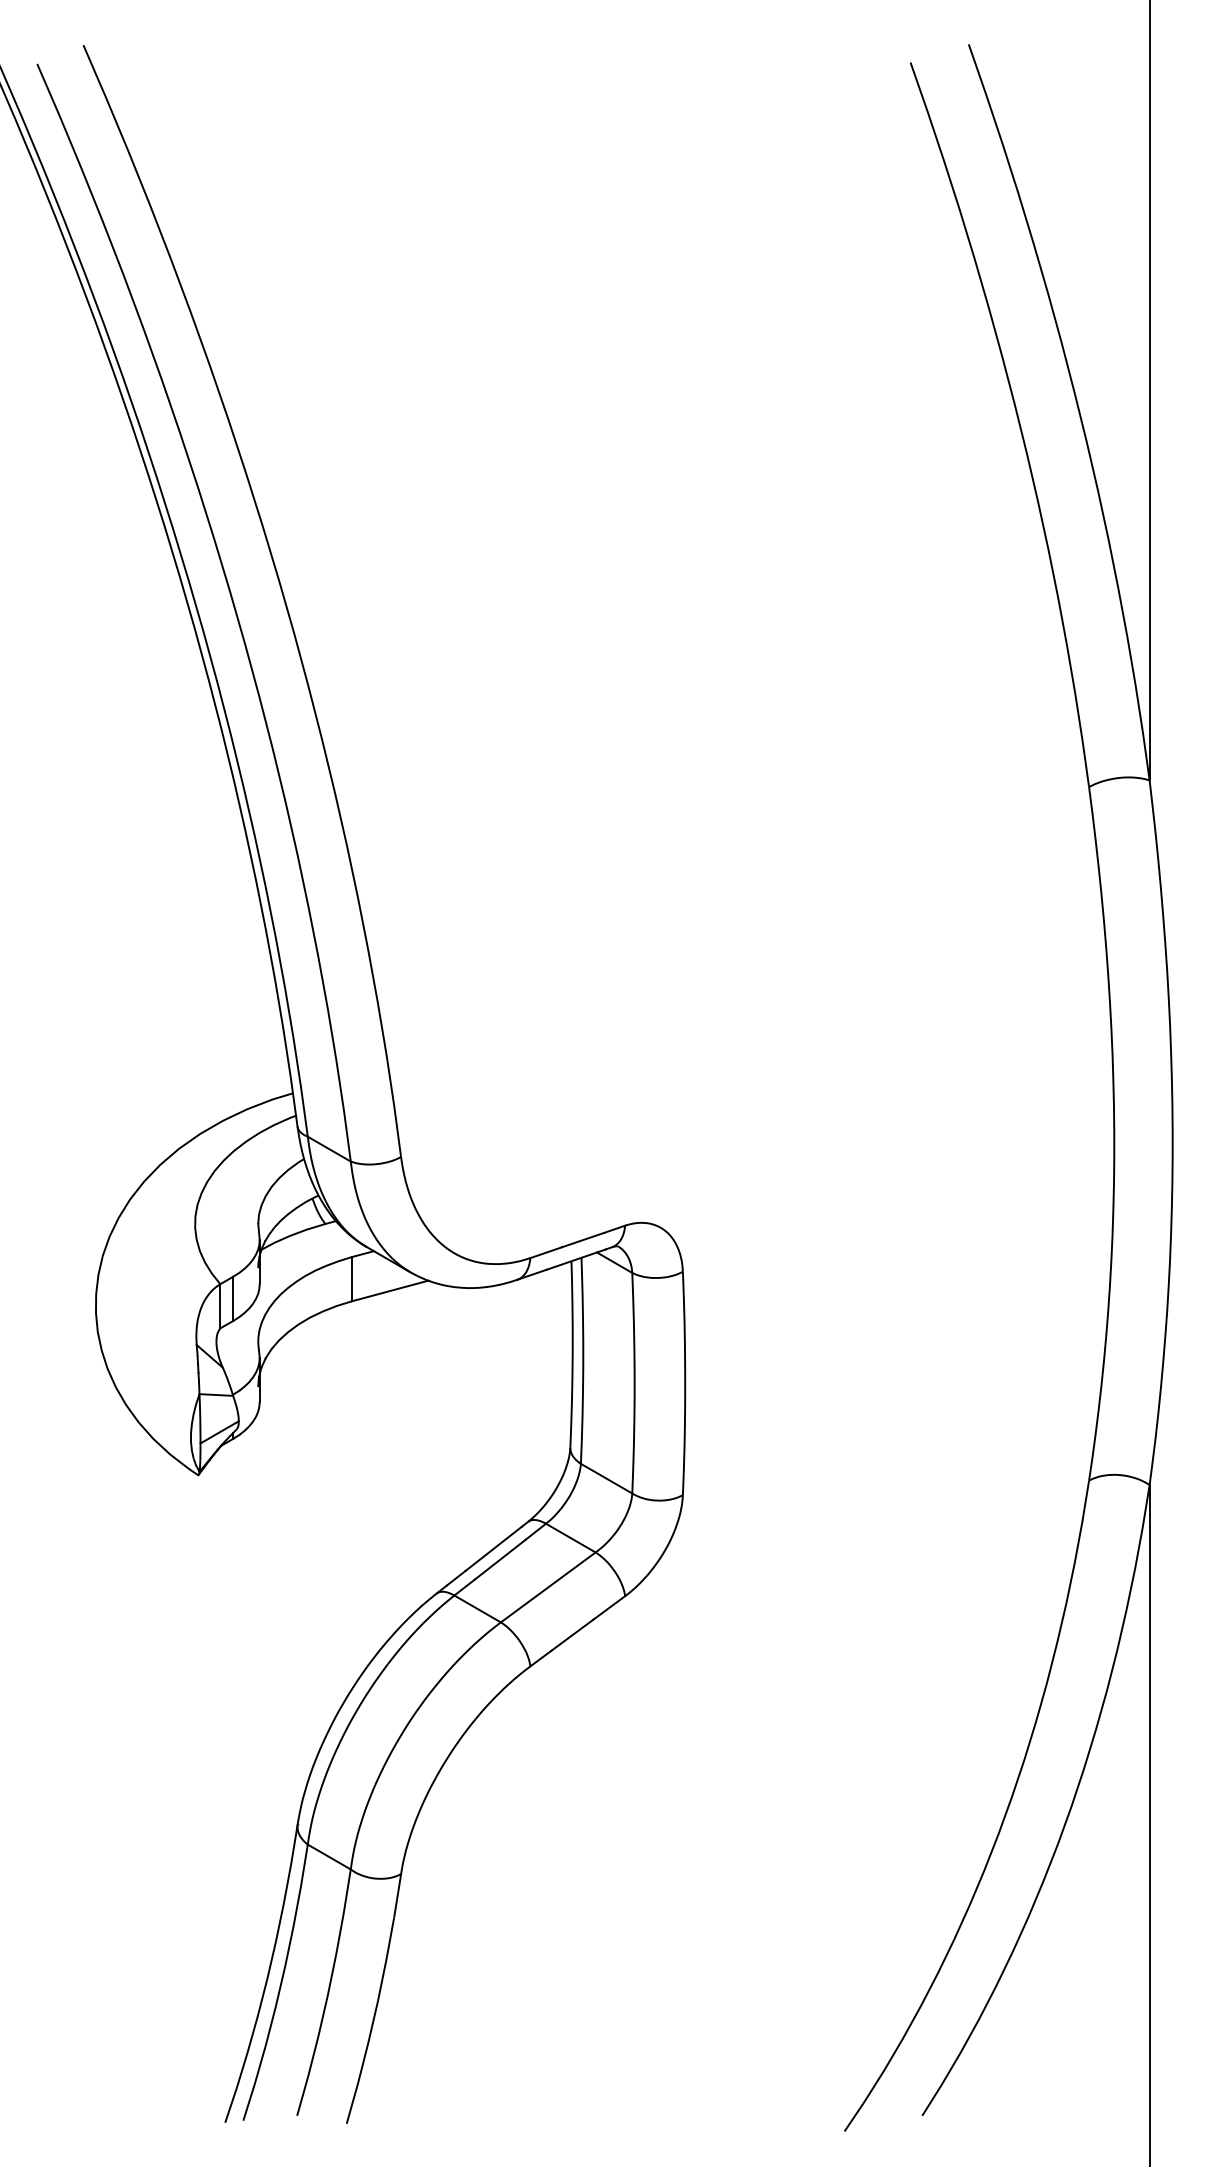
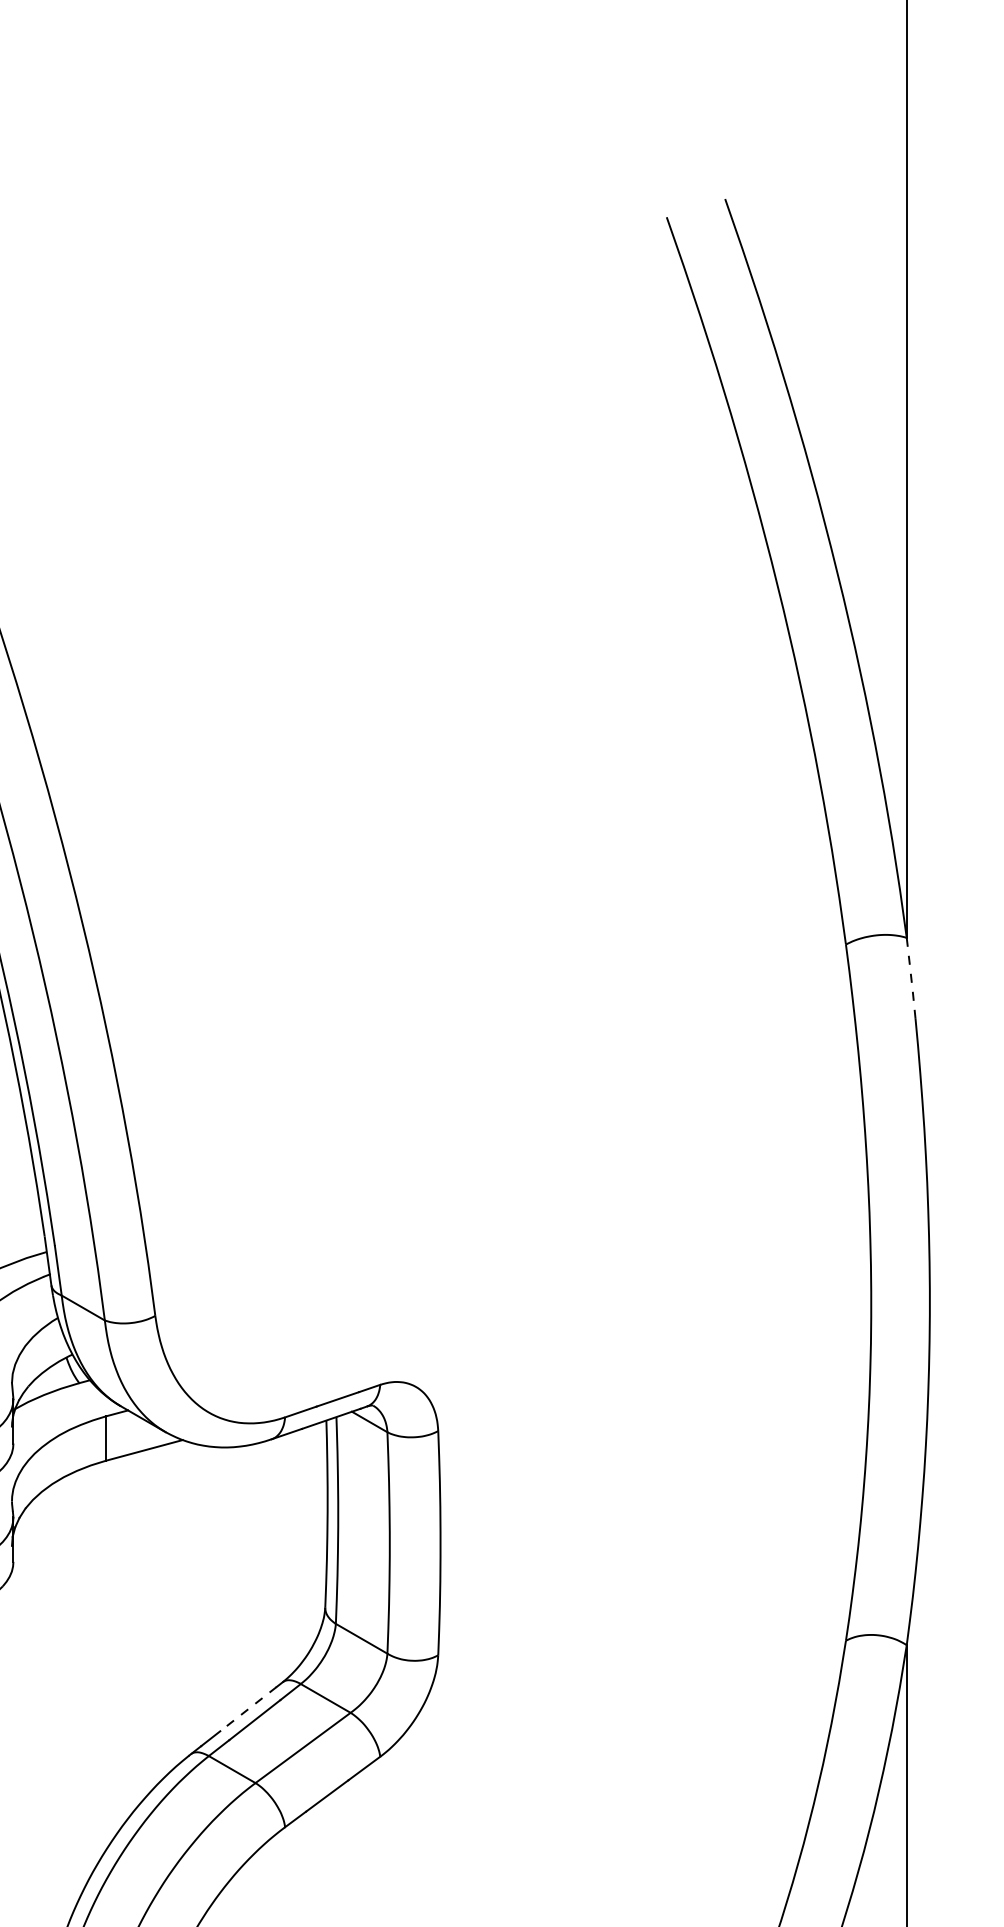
line: (1154, 820) -> (911, 978), solid -> dashed
line: (493, 1548) -> (248, 1708), solid -> dashed

